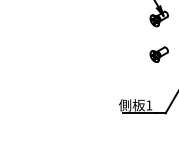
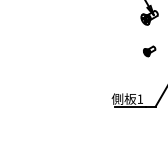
part: (159, 54) -> (149, 51), size x0.7

